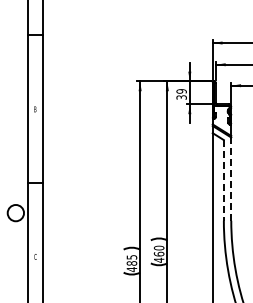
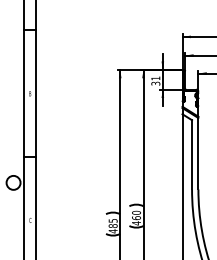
text: (181, 91) -> (155, 78), 39 -> 31
line: (231, 179) -> (198, 154), dashed -> solid
line: (223, 180) -> (191, 154), dashed -> solid

